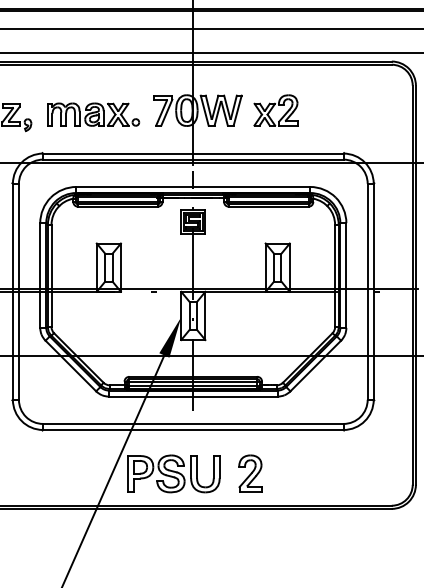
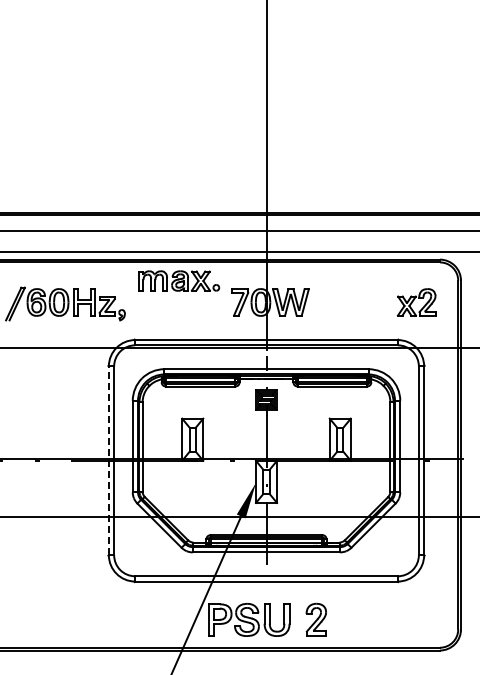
part: (275, 110) -> (416, 302), moved
part: (93, 114) -> (179, 280), moved
line: (12, 291) -> (108, 460), solid -> dashed

